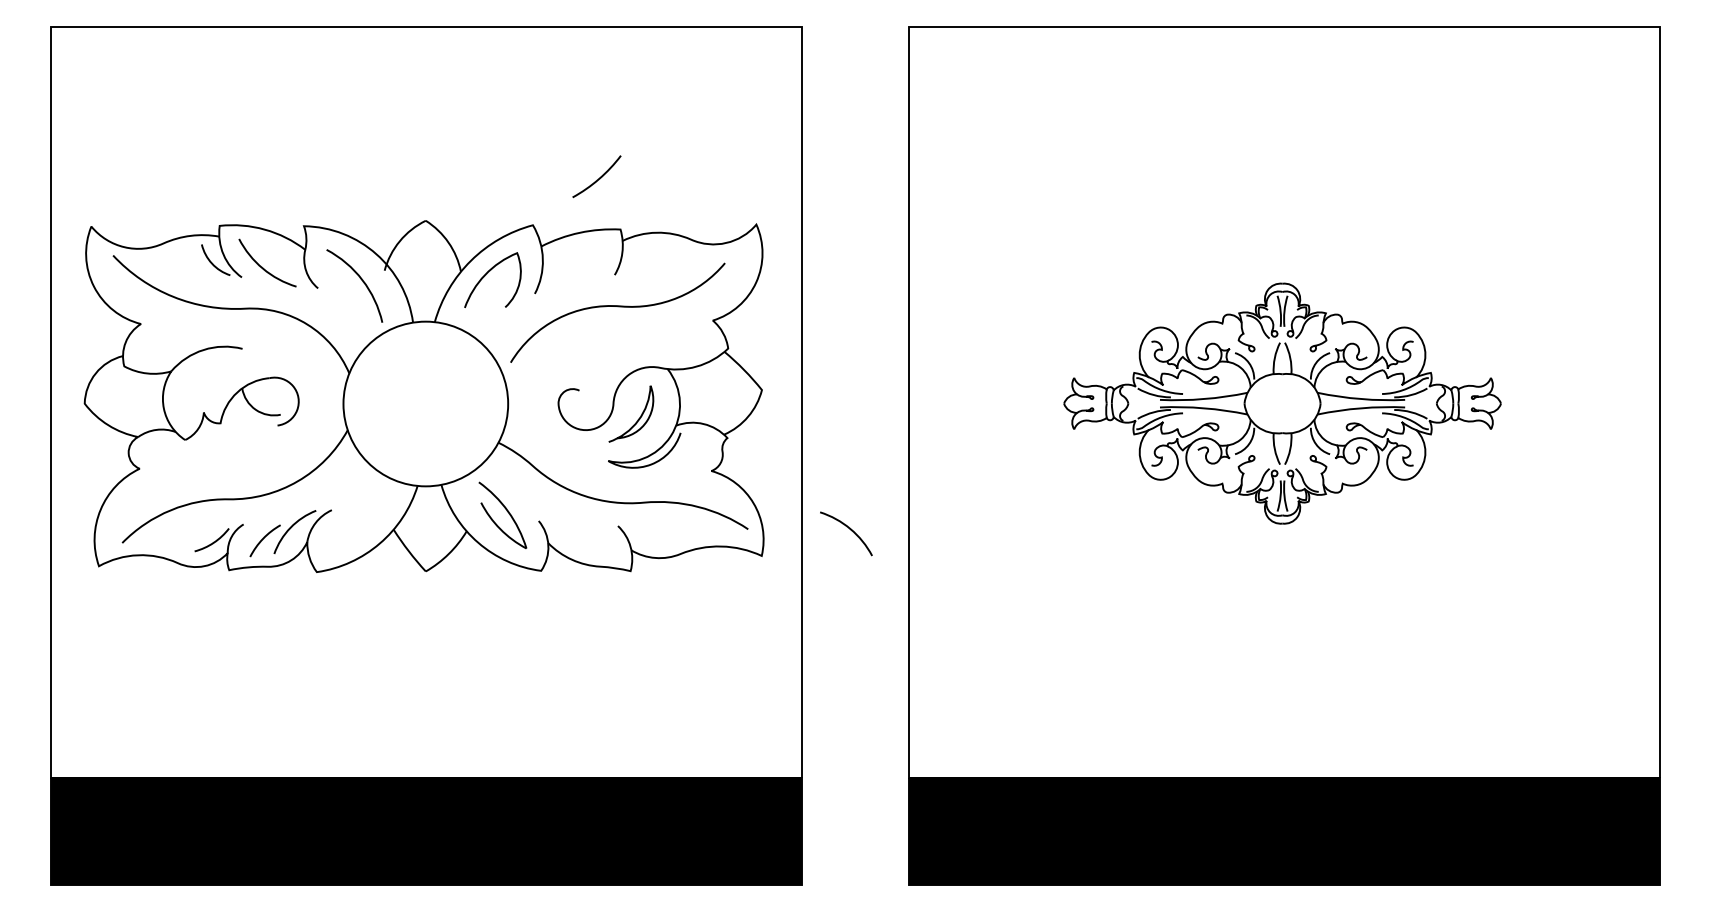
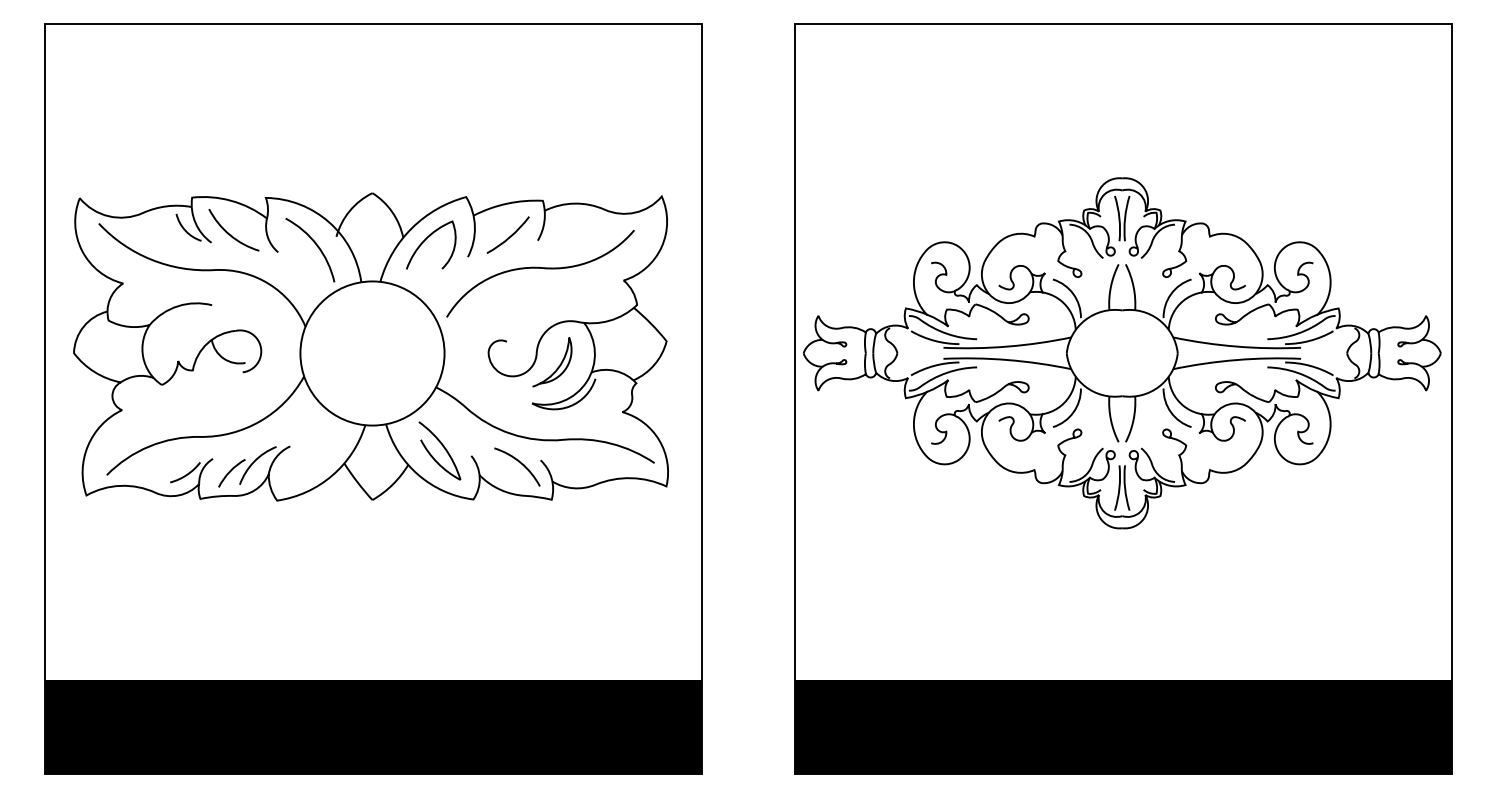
curve: (598, 178) -> (509, 236), moved
part: (1282, 403) -> (1122, 353), size x1.67
curve: (849, 529) -> (520, 463), moved

